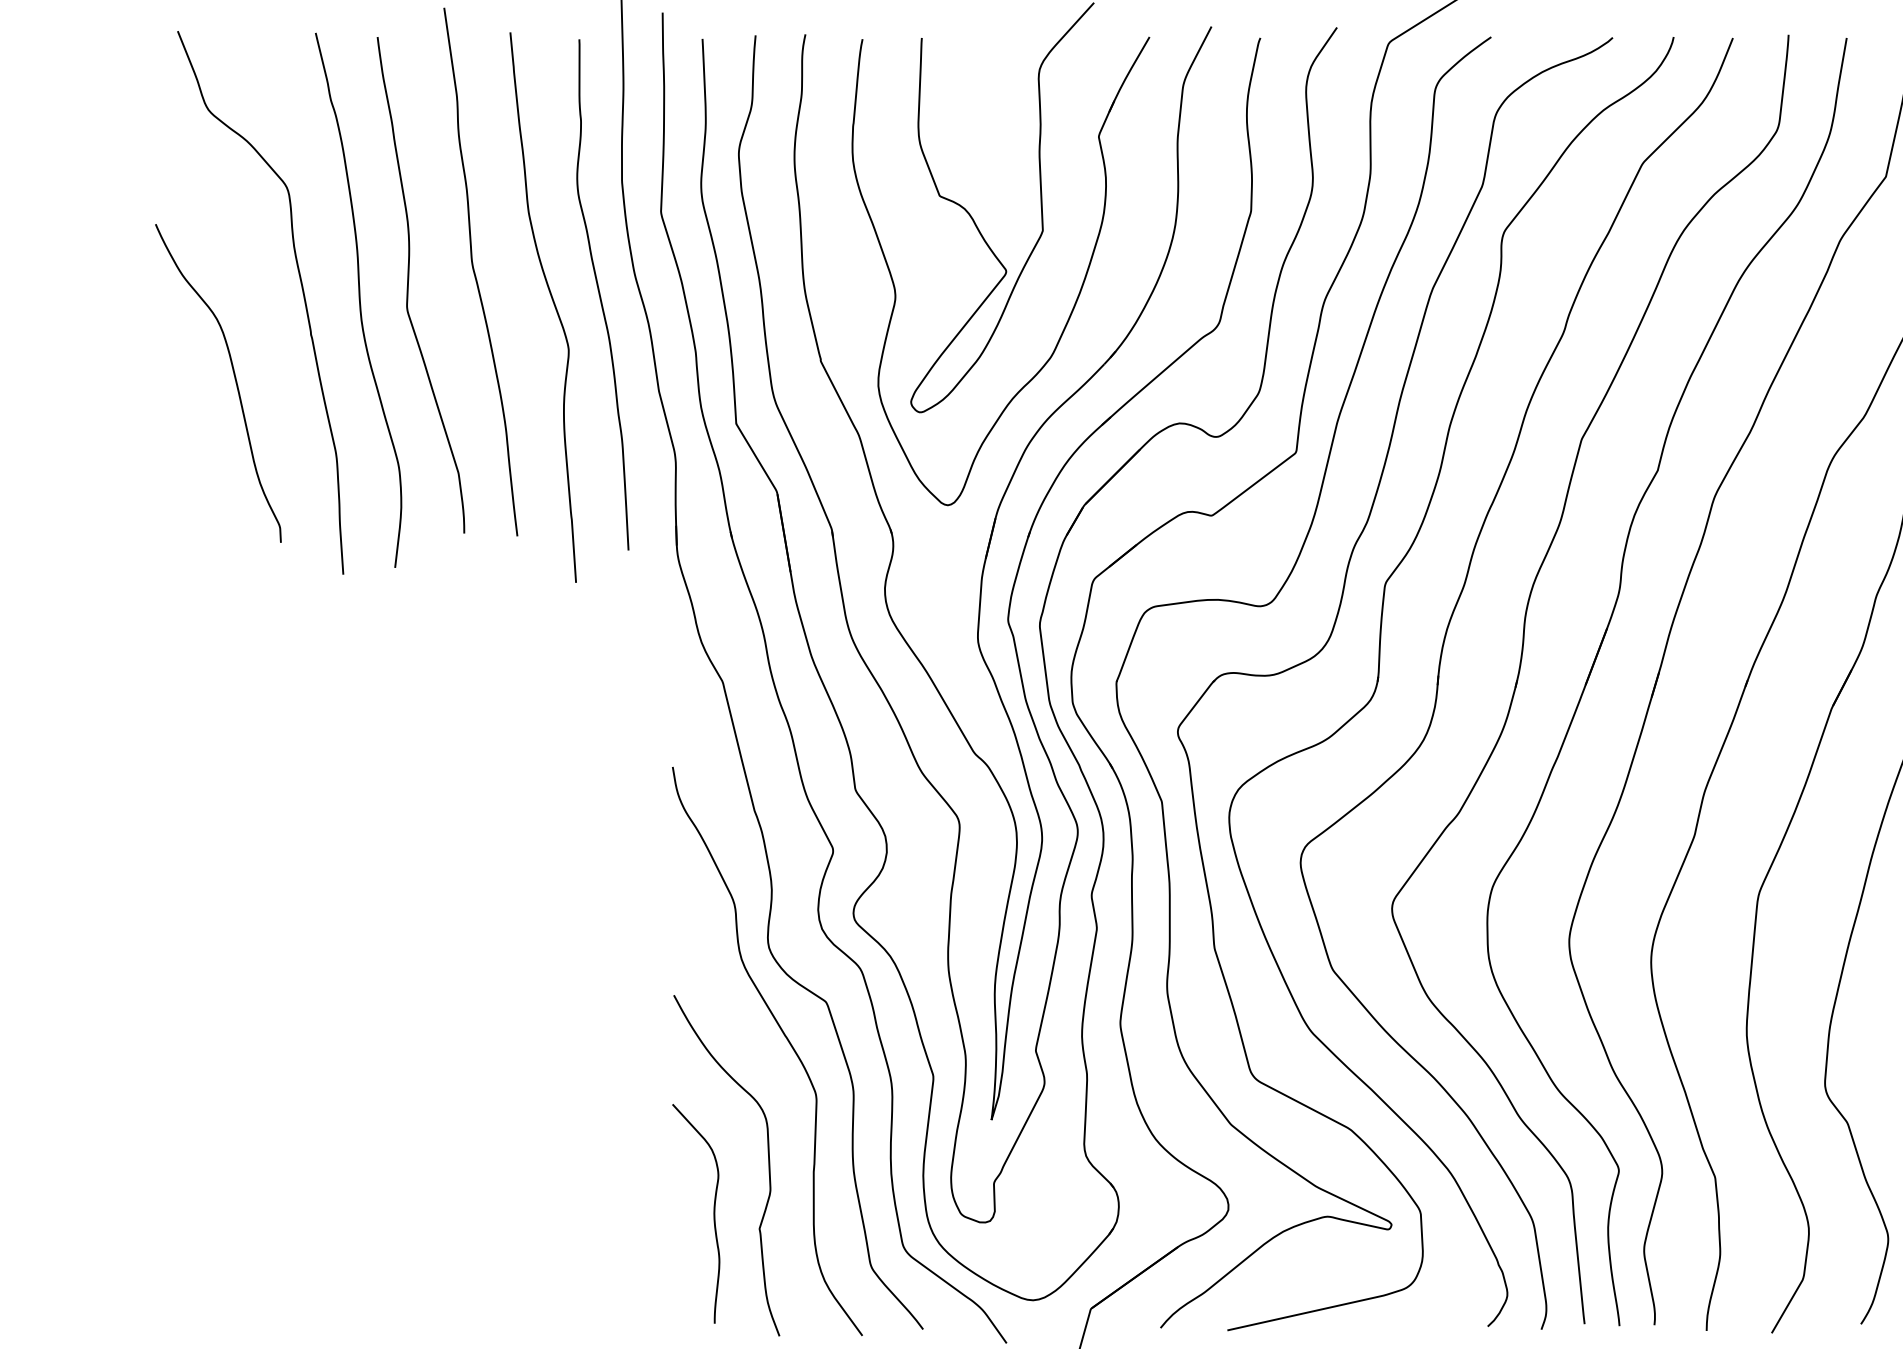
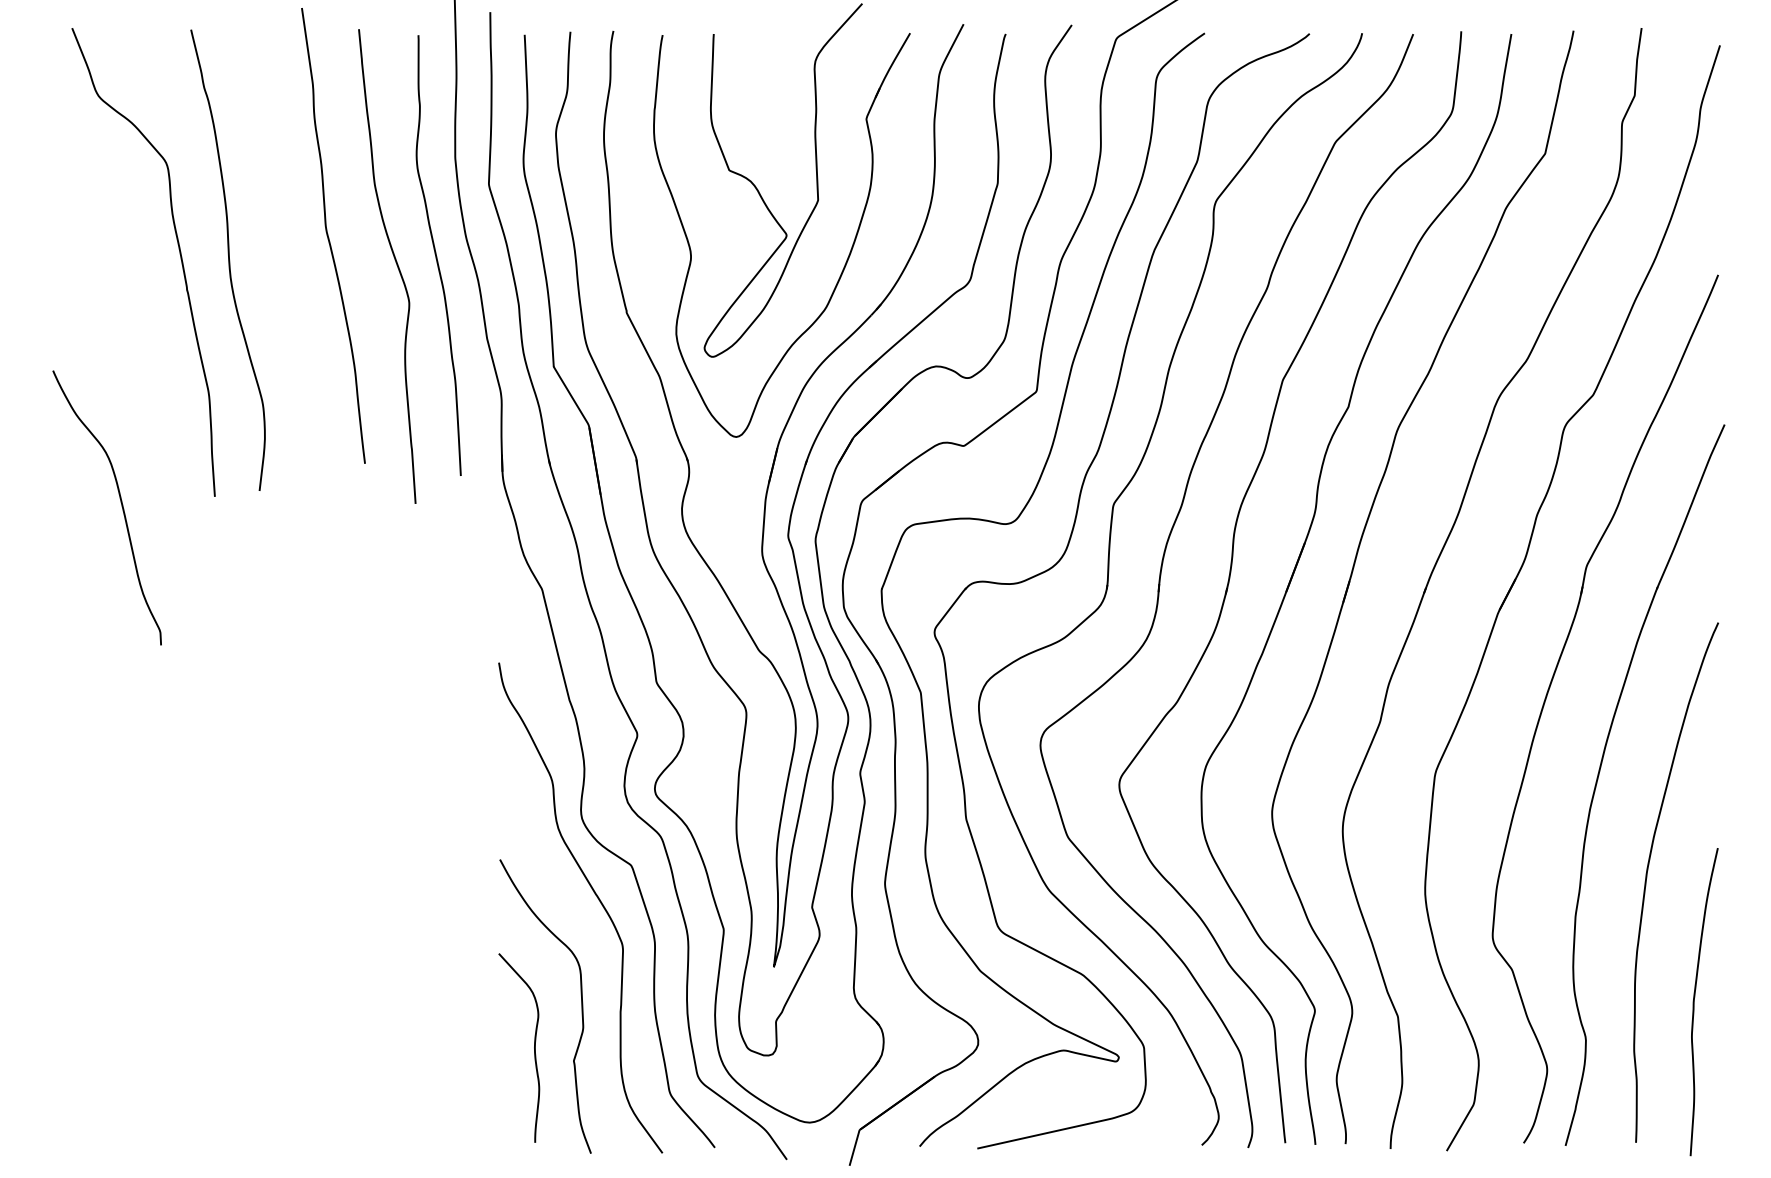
curve: (408, 285) -> (271, 247), removed
curve: (233, 377) -> (120, 502), moved

